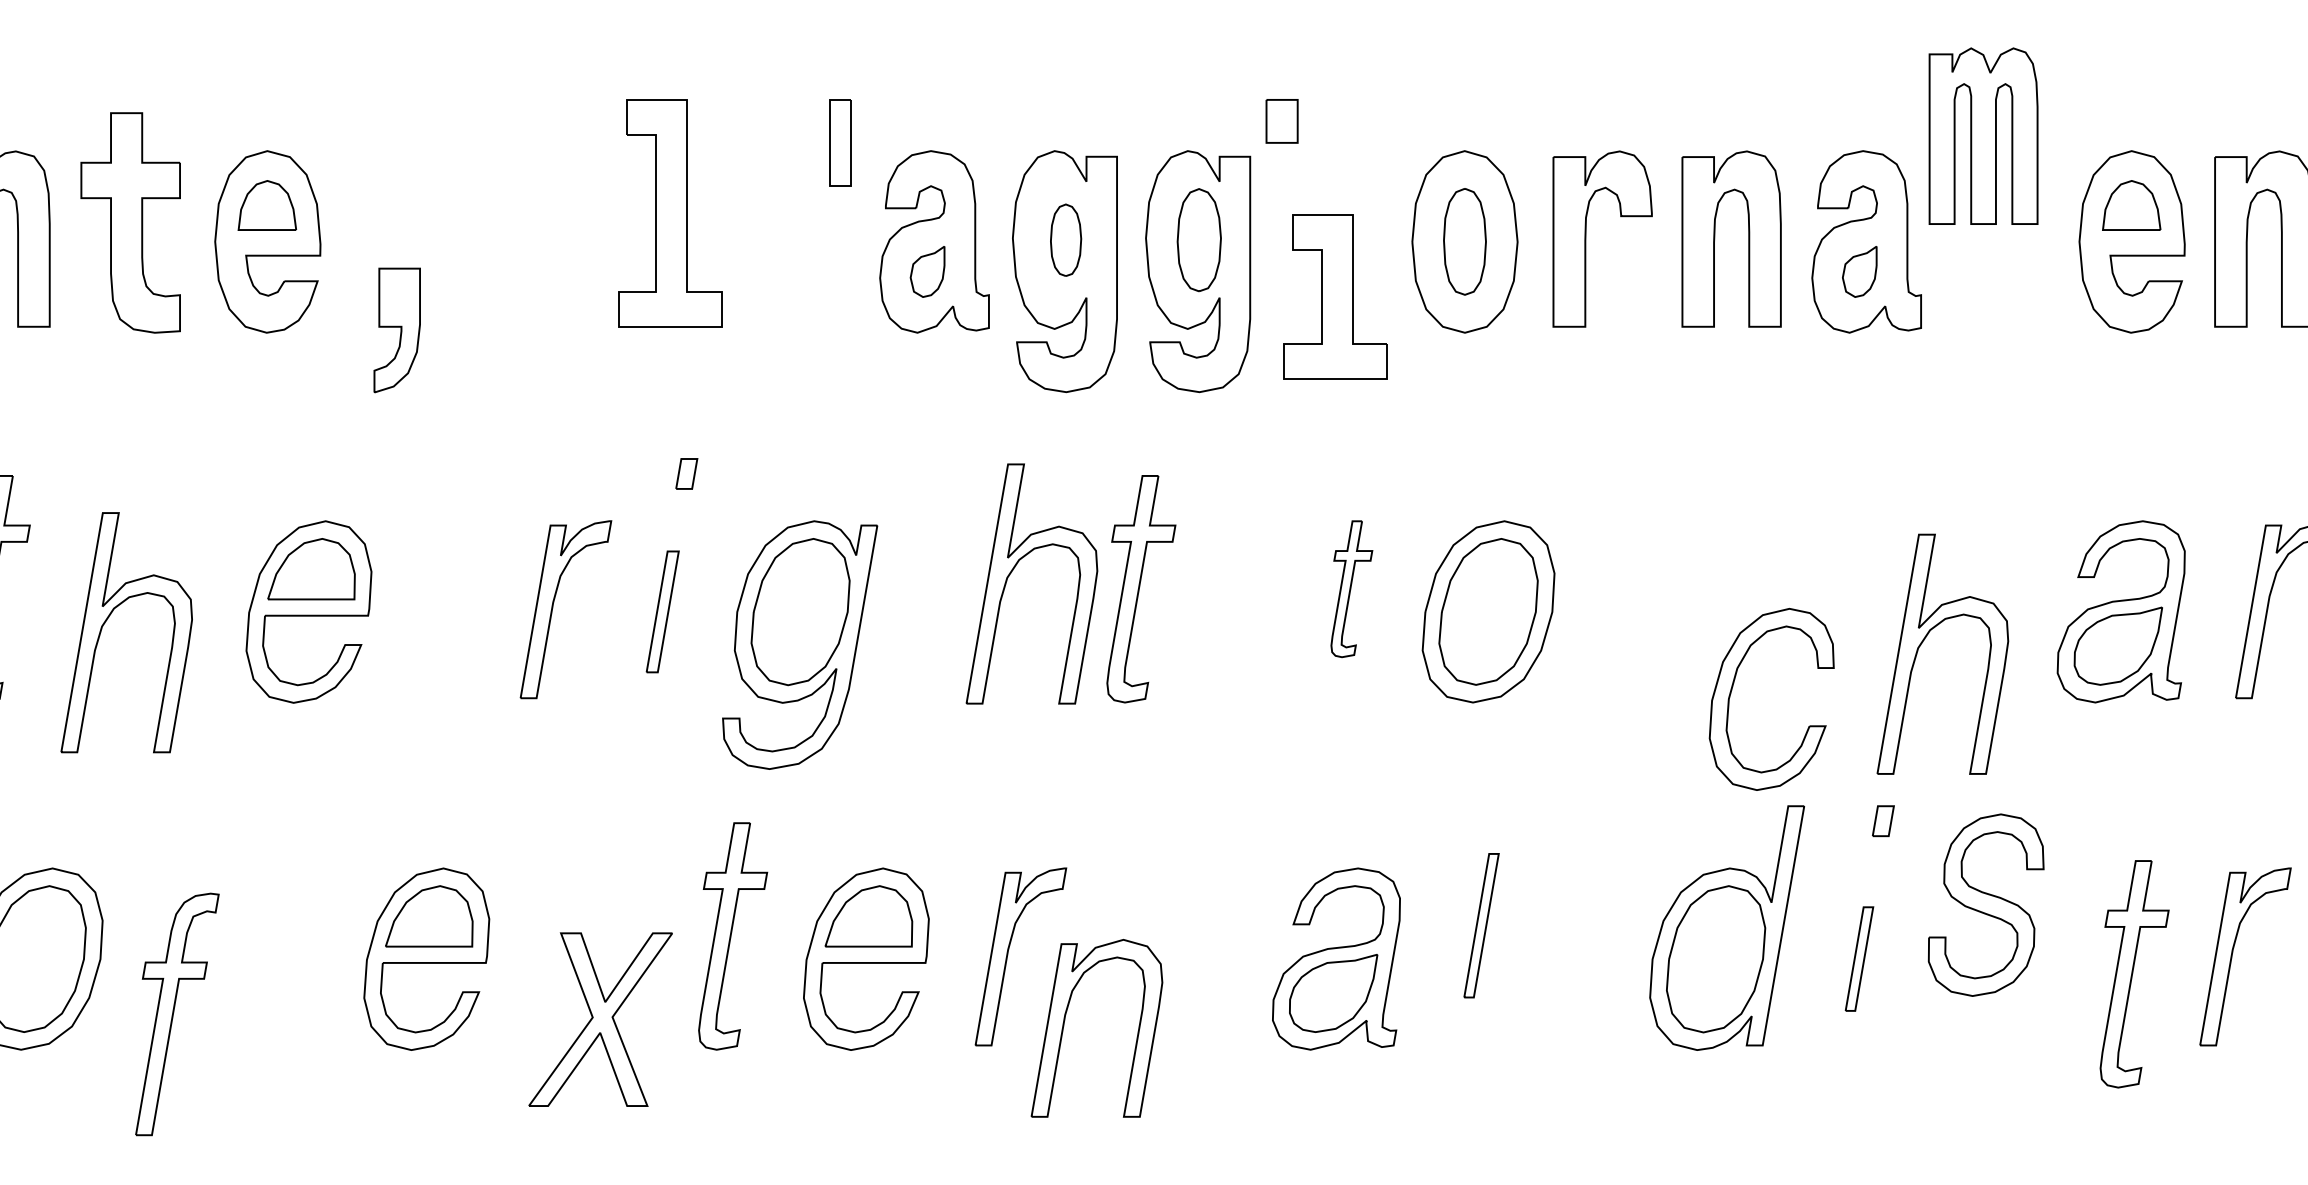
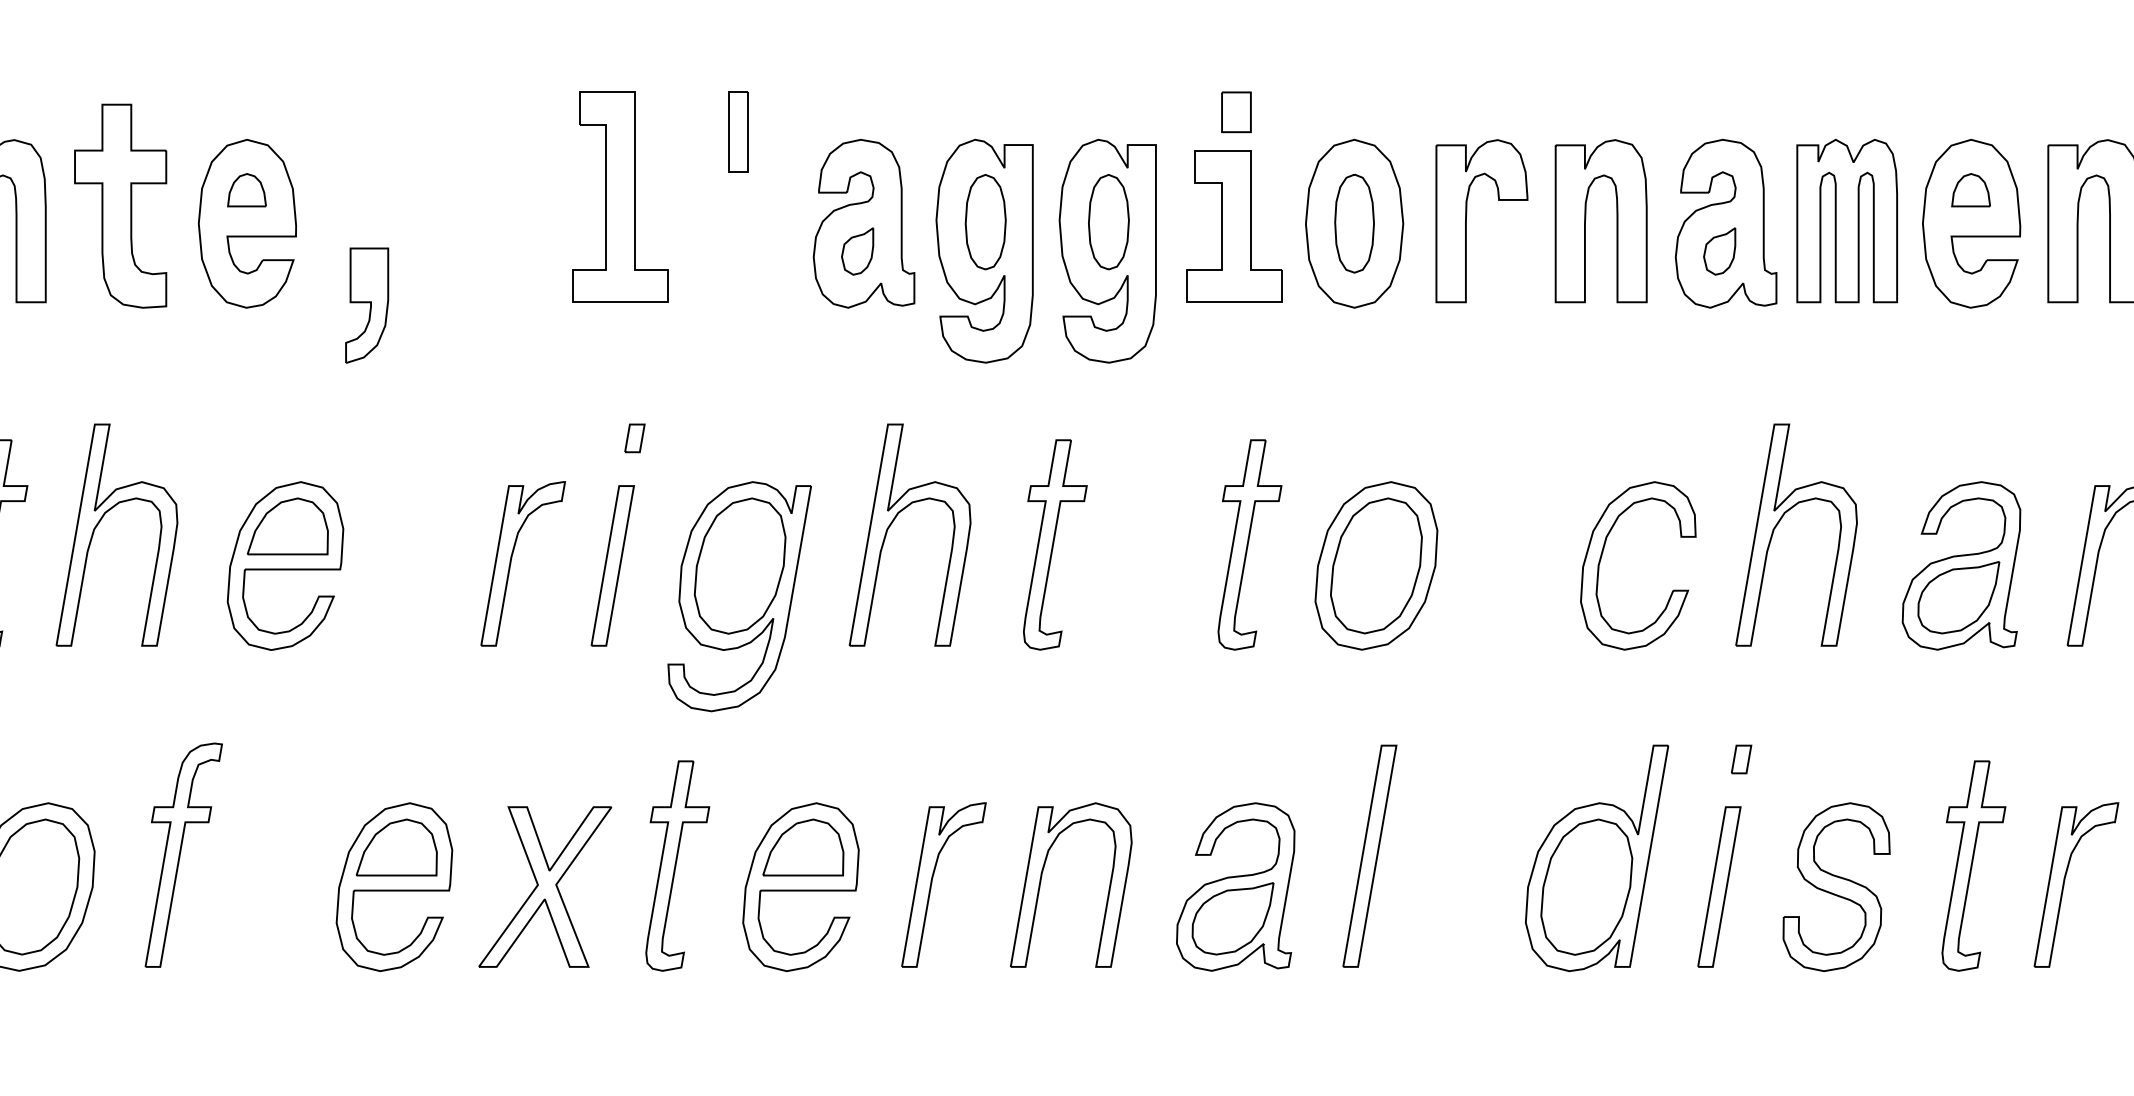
part: (1282, 121) -> (1236, 112), moved
part: (1982, 135) -> (1846, 220), moved
part: (839, 142) -> (738, 131), moved
part: (266, 205) -> (246, 190), size x0.71
part: (2130, 205) -> (1970, 190), size x0.71
part: (1065, 240) -> (985, 222), size x1.43
part: (1335, 296) -> (1234, 226), moved
part: (1013, 570) -> (893, 522), moved
part: (1351, 588) -> (1249, 544), size x1.67
part: (662, 611) -> (612, 565), size x1.43
part: (107, 620) -> (99, 523), moved
part: (1923, 642) -> (1778, 524), moved
part: (1733, 689) -> (1602, 556), moved
part: (1986, 905) -> (1836, 887), moved
part: (1481, 924) -> (1369, 855), size x1.67
part: (1859, 958) -> (1719, 886), size x1.67
part: (2134, 973) -> (1973, 865), moved
part: (177, 1013) -> (183, 854), moved
part: (600, 1019) -> (545, 886), moved
part: (1064, 1025) -> (1041, 882), moved

